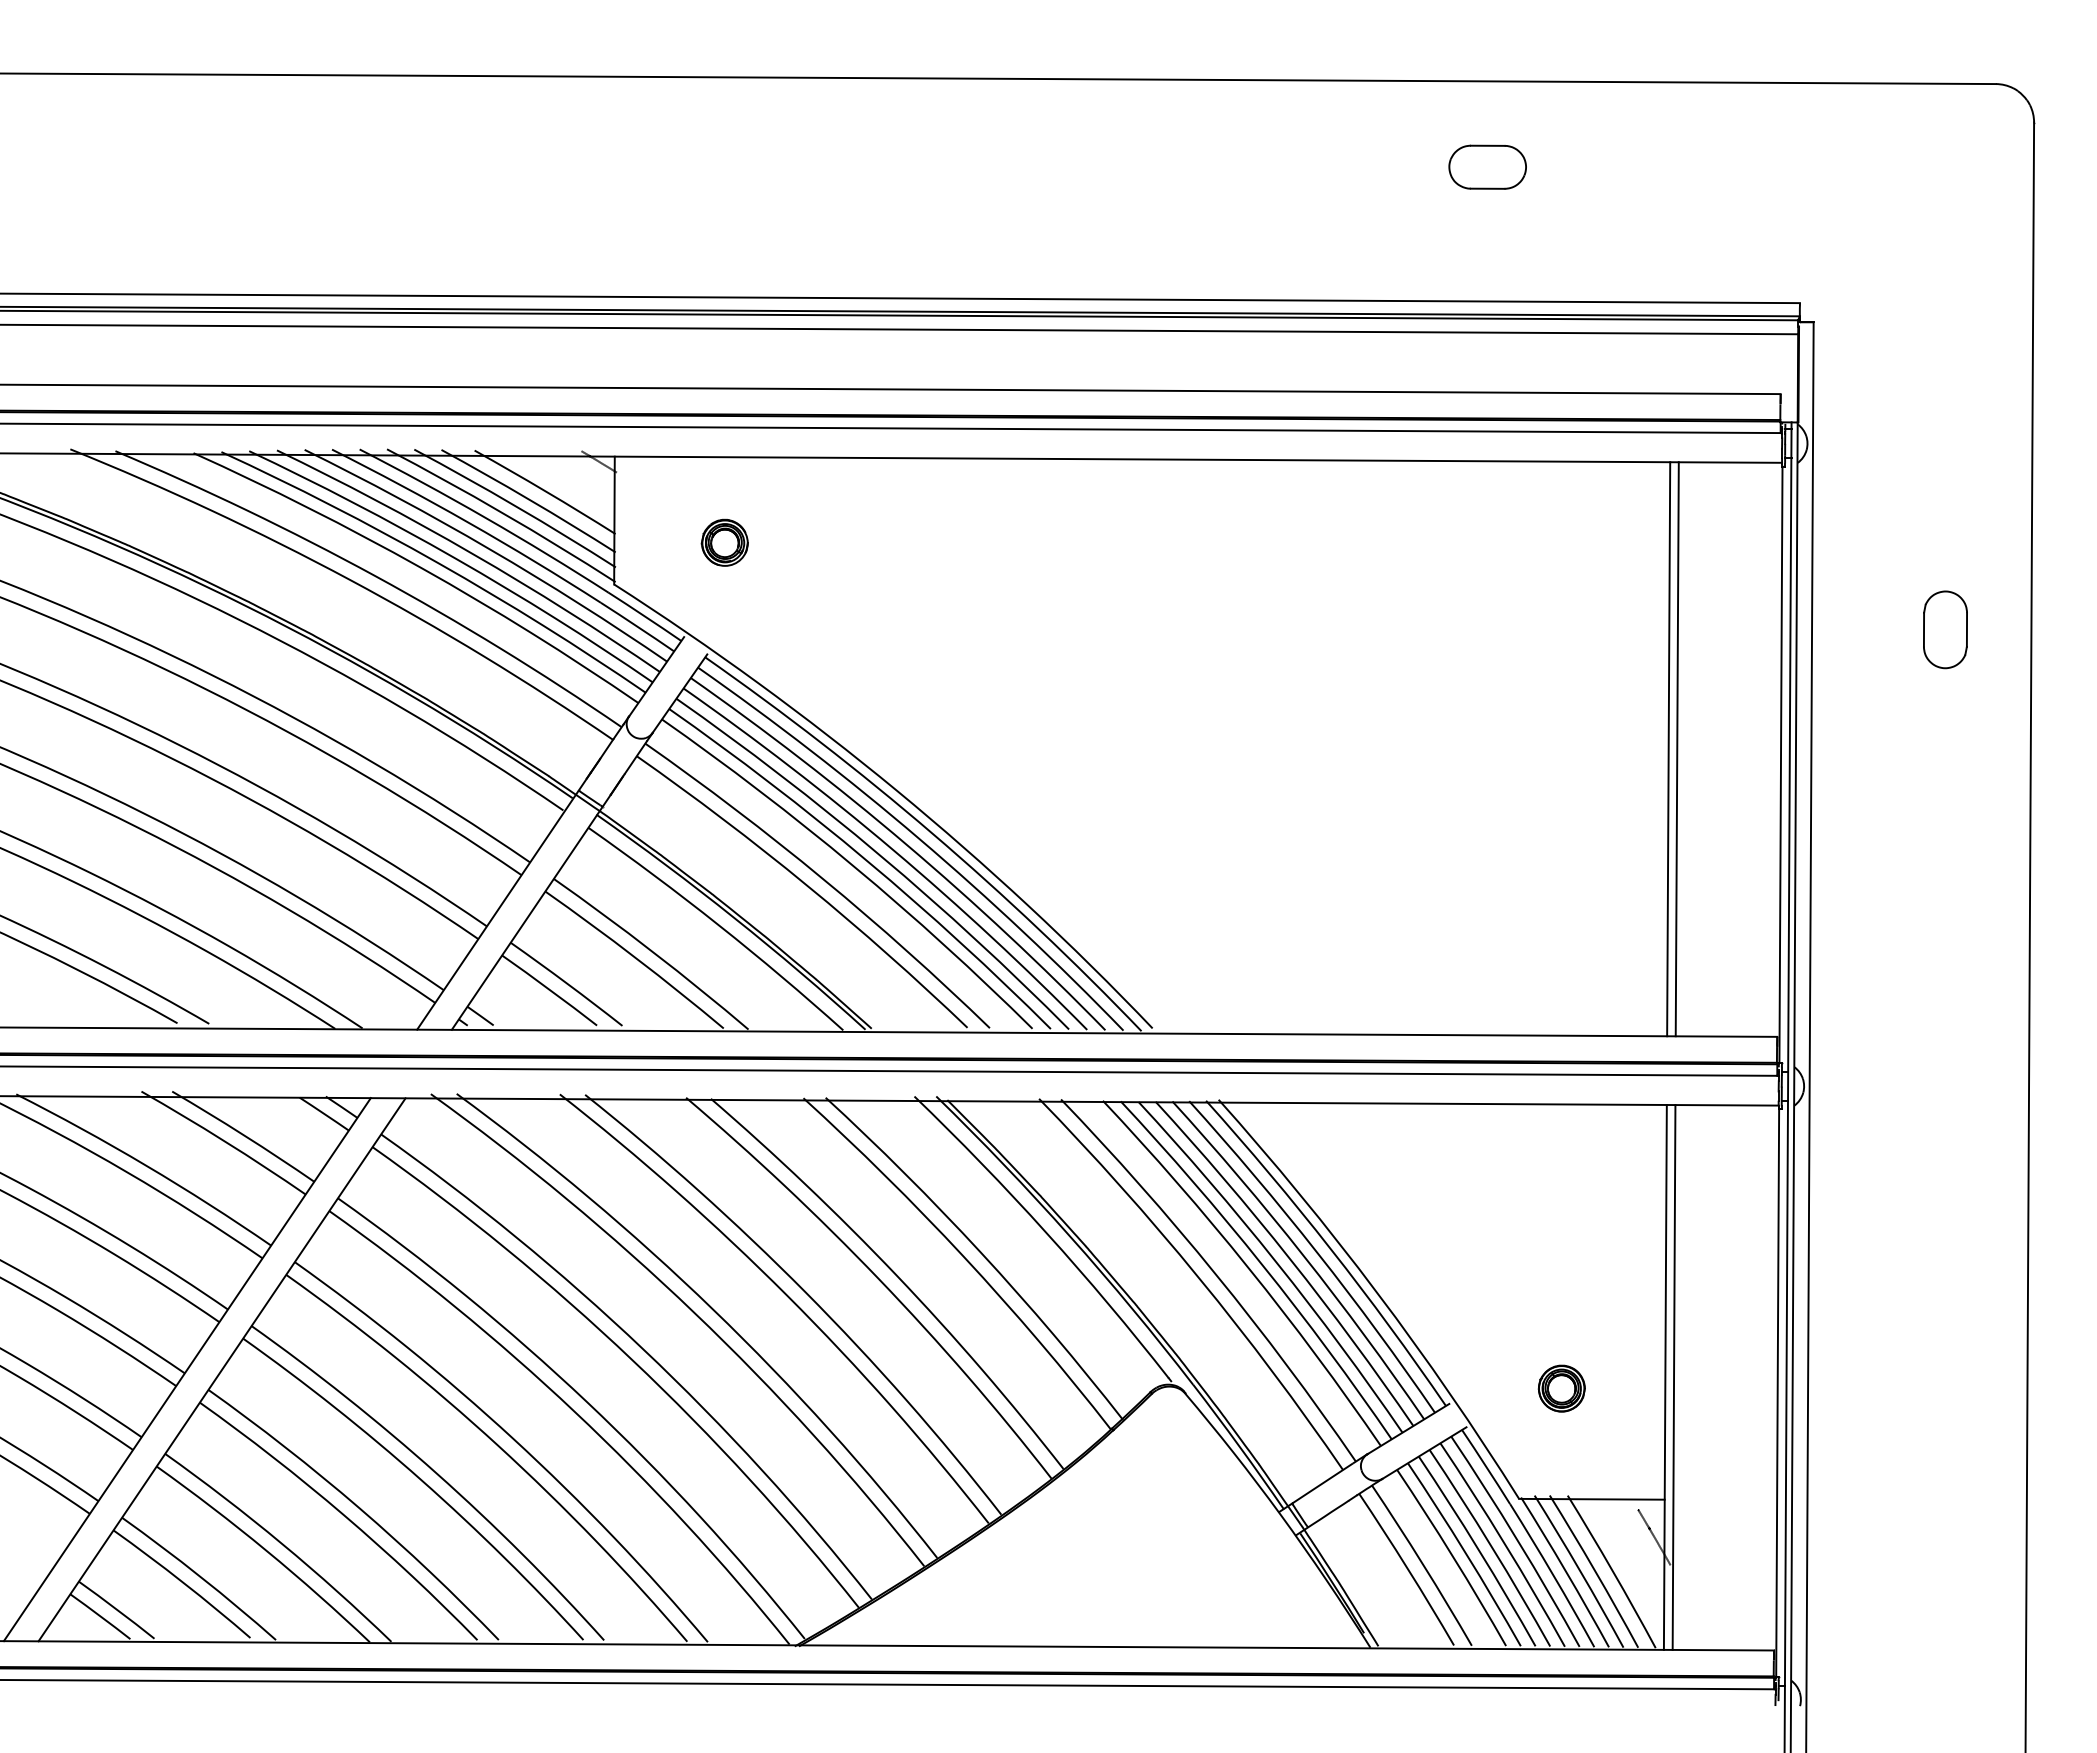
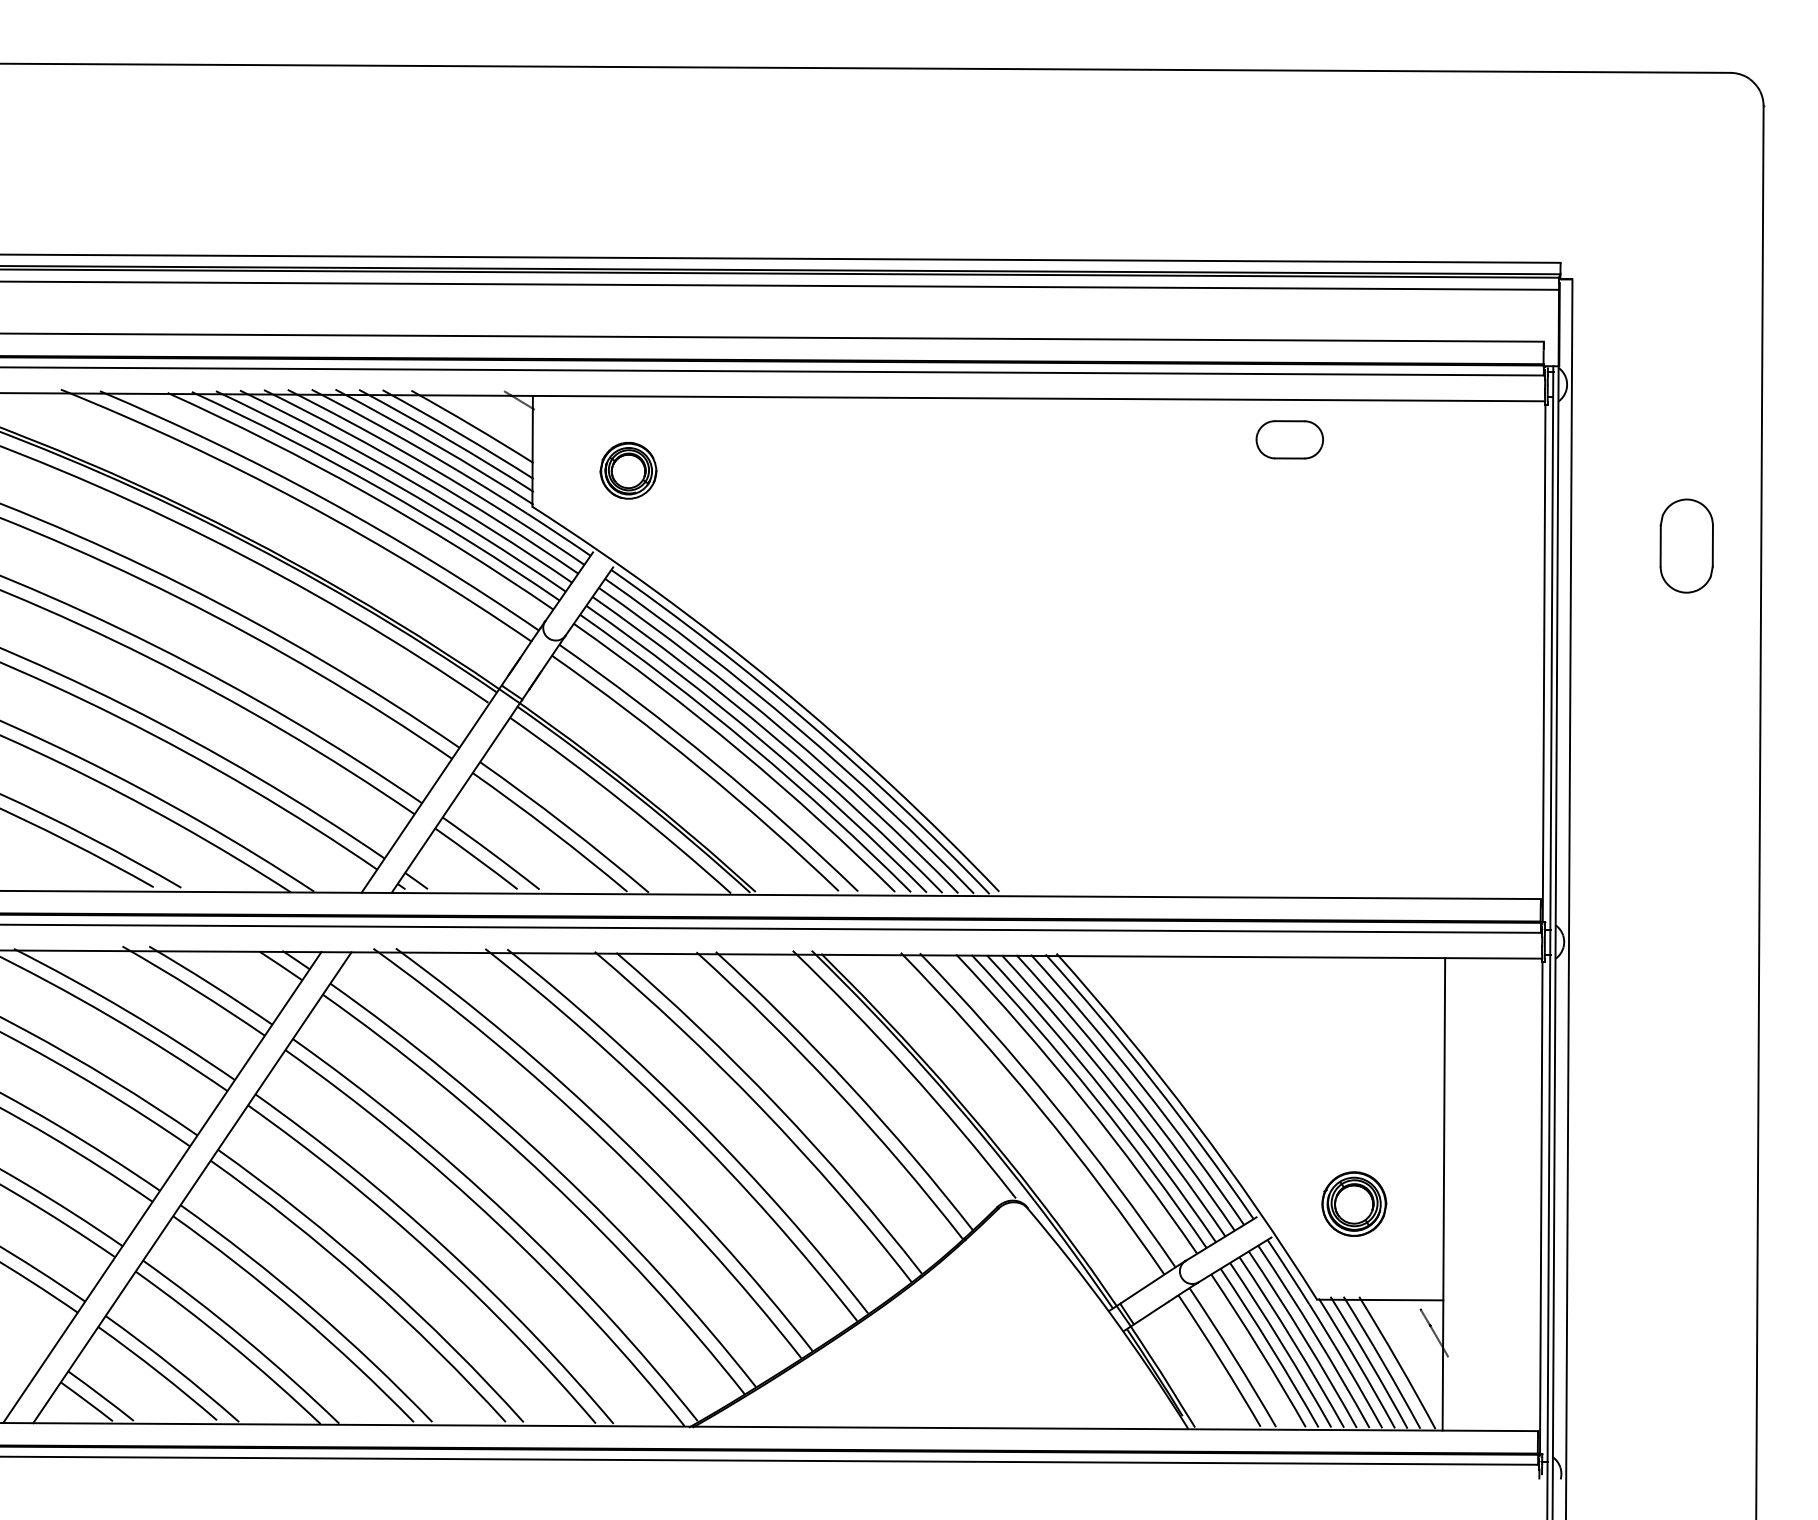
part: (1487, 166) -> (1289, 439), moved
part: (724, 542) -> (628, 470), size x1.4
part: (1945, 629) -> (1686, 545), size x1.4
line: (1668, 749) -> (1446, 649), removed
line: (1676, 749) -> (1453, 649), removed
line: (1673, 1376) -> (1450, 1193), removed
part: (1561, 1388) -> (1353, 1203), size x1.6

